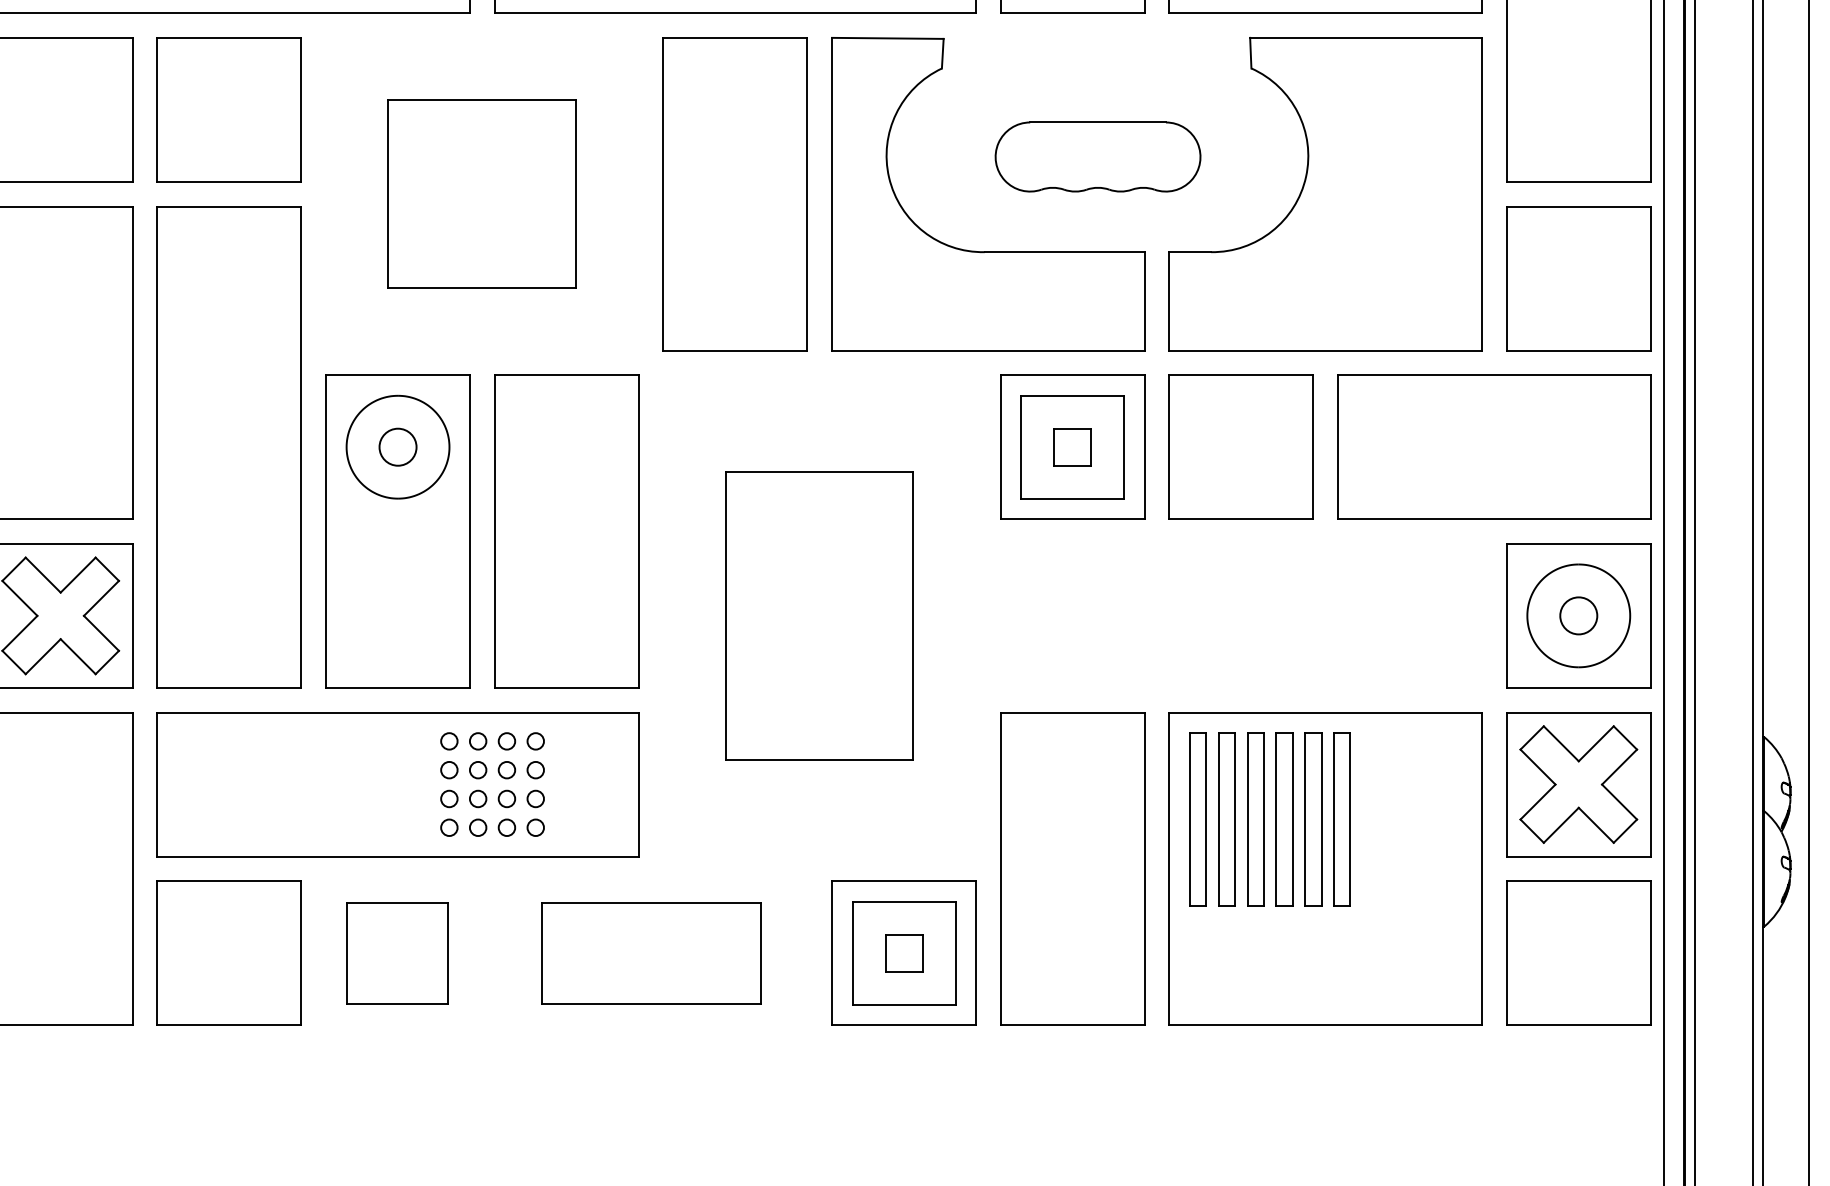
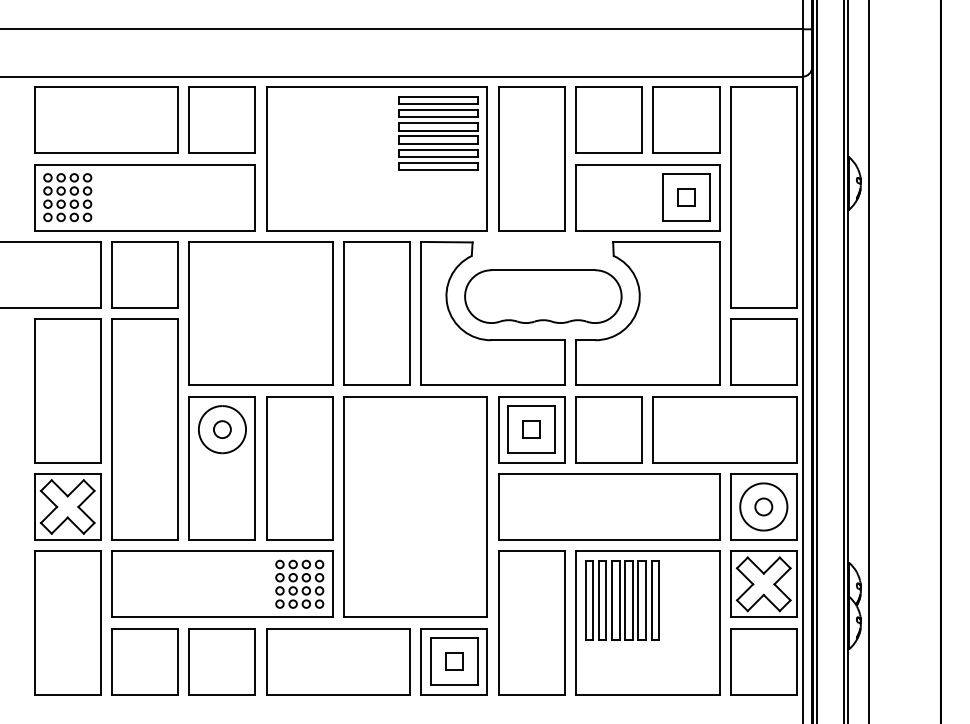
part: (1098, 156) -> (543, 296), size x1.67
part: (481, 193) -> (260, 313), size x1.67
part: (819, 614) -> (415, 506), size x1.67
part: (1242, 614) -> (609, 506), added
part: (491, 782) -> (299, 583), moved
part: (395, 952) -> (221, 661), size x1.43
part: (651, 952) -> (338, 661), size x1.43

